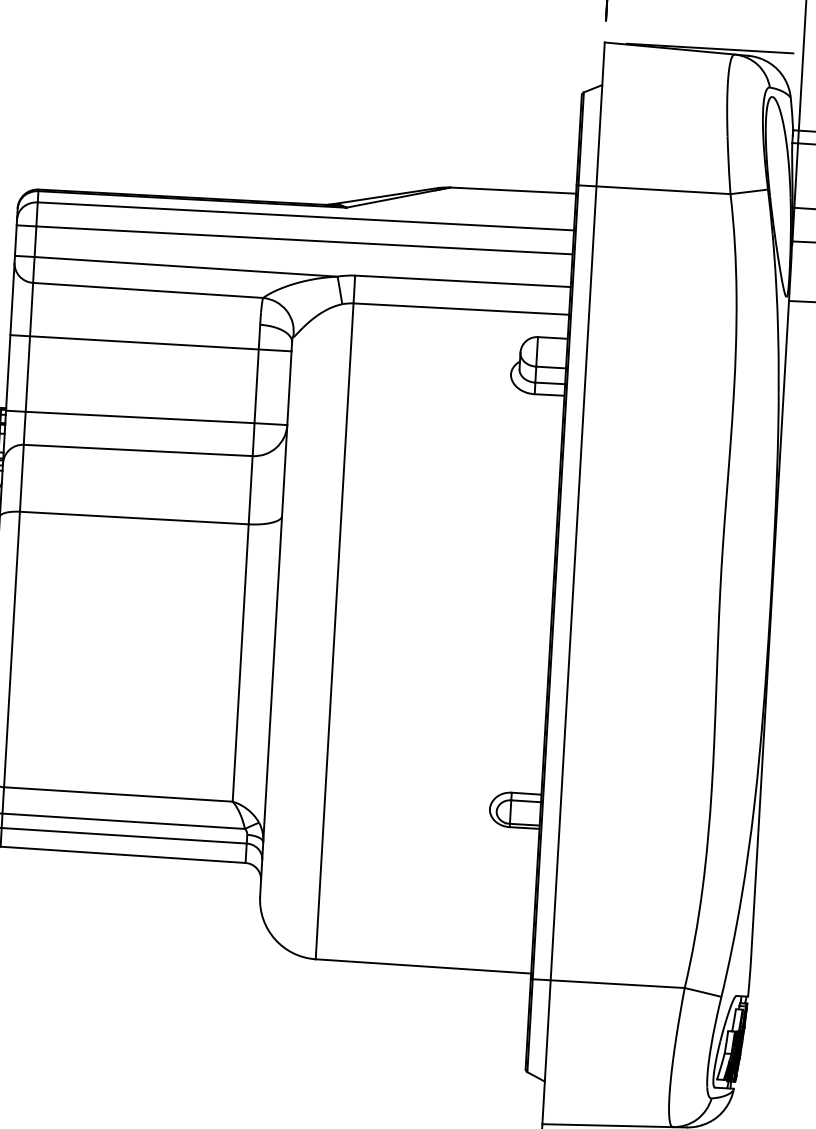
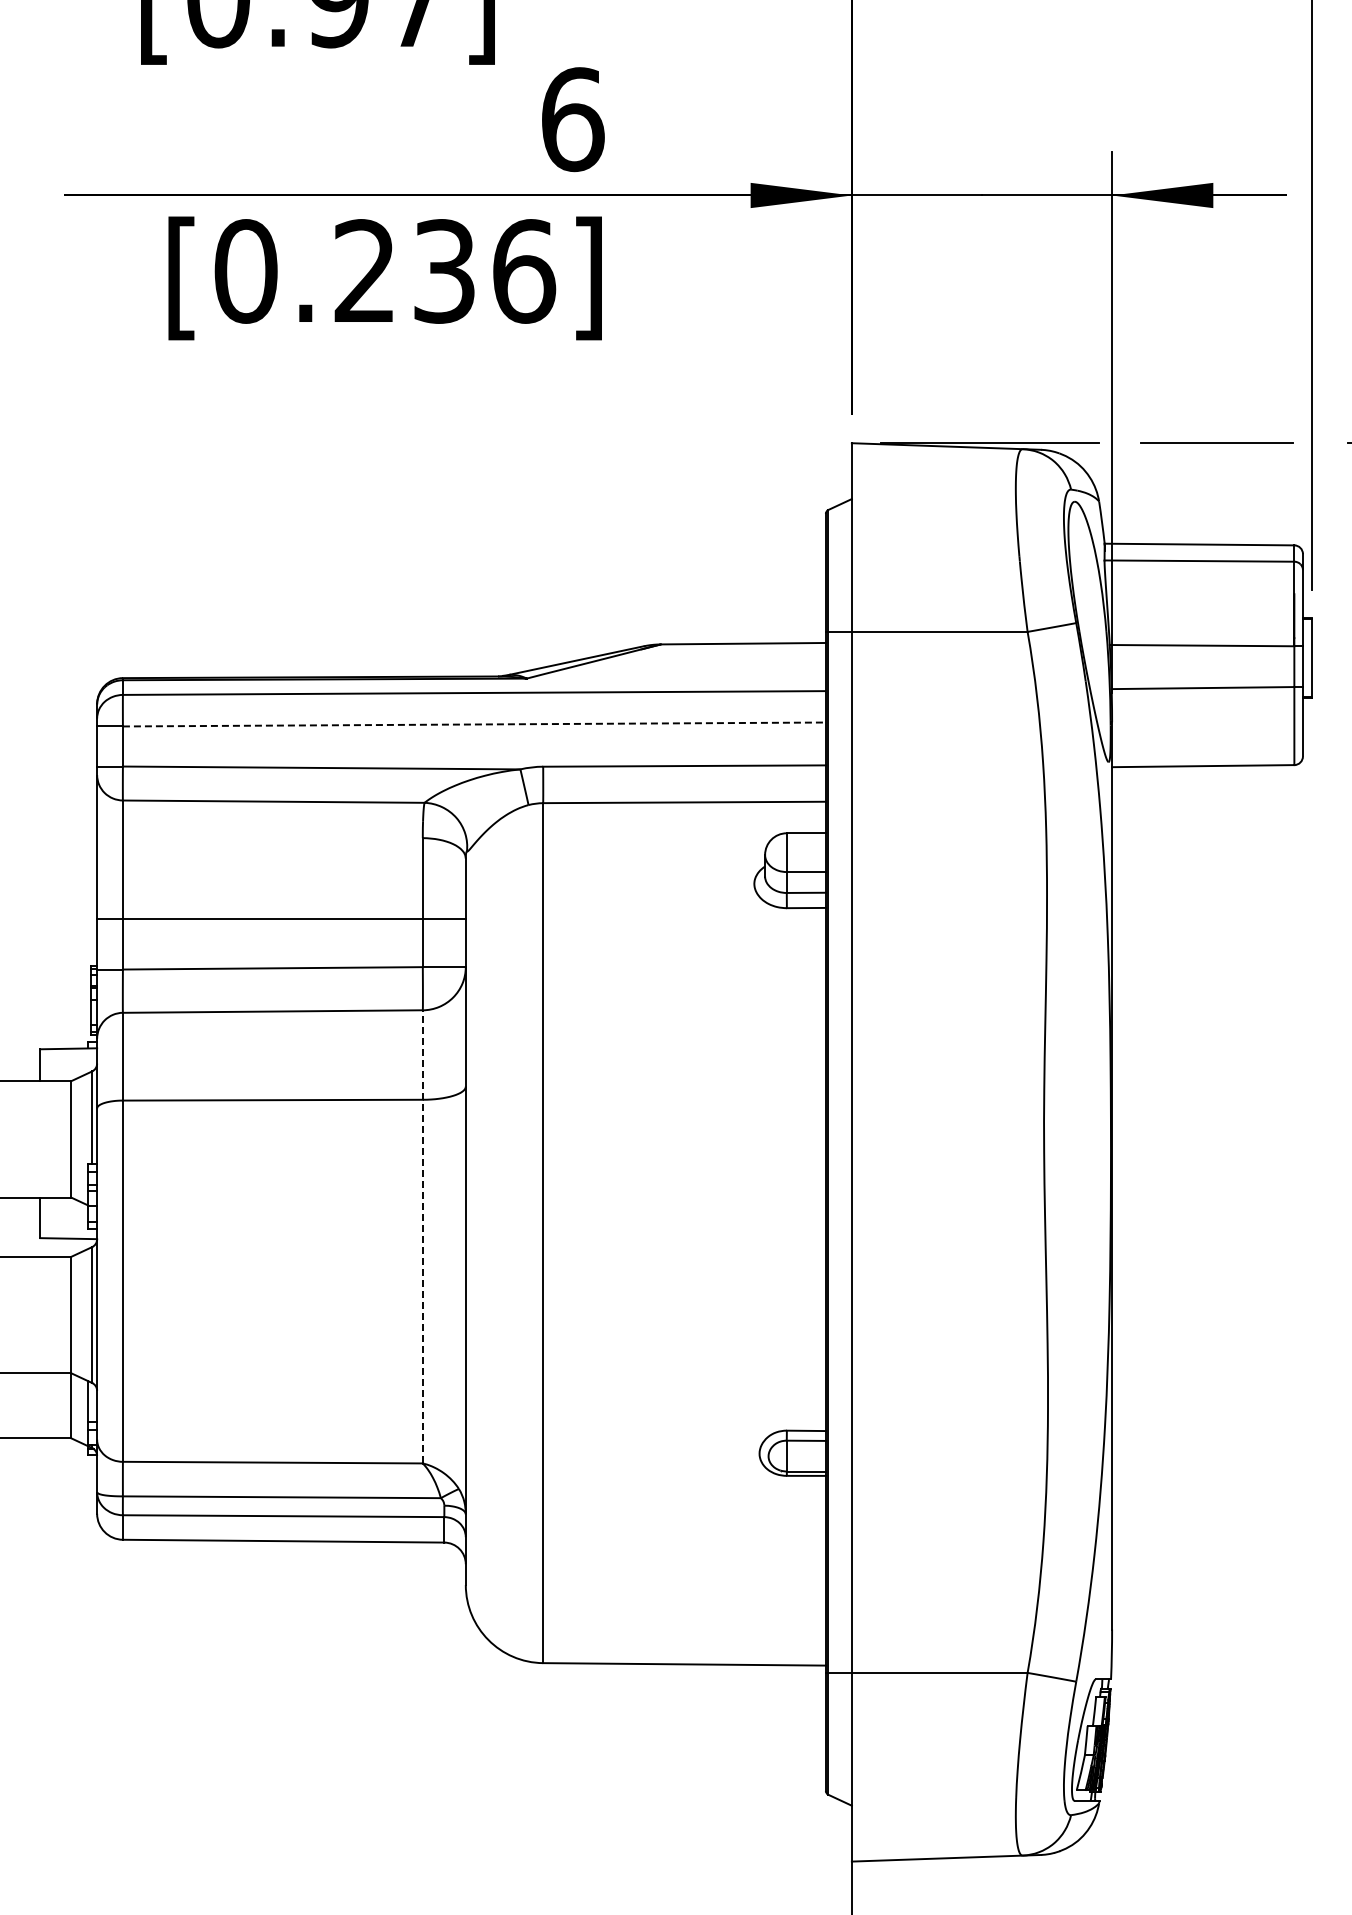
line: (304, 240) -> (474, 724), solid -> dashed
line: (151, 343) -> (281, 919), moved
line: (242, 628) -> (422, 1236), solid -> dashed

